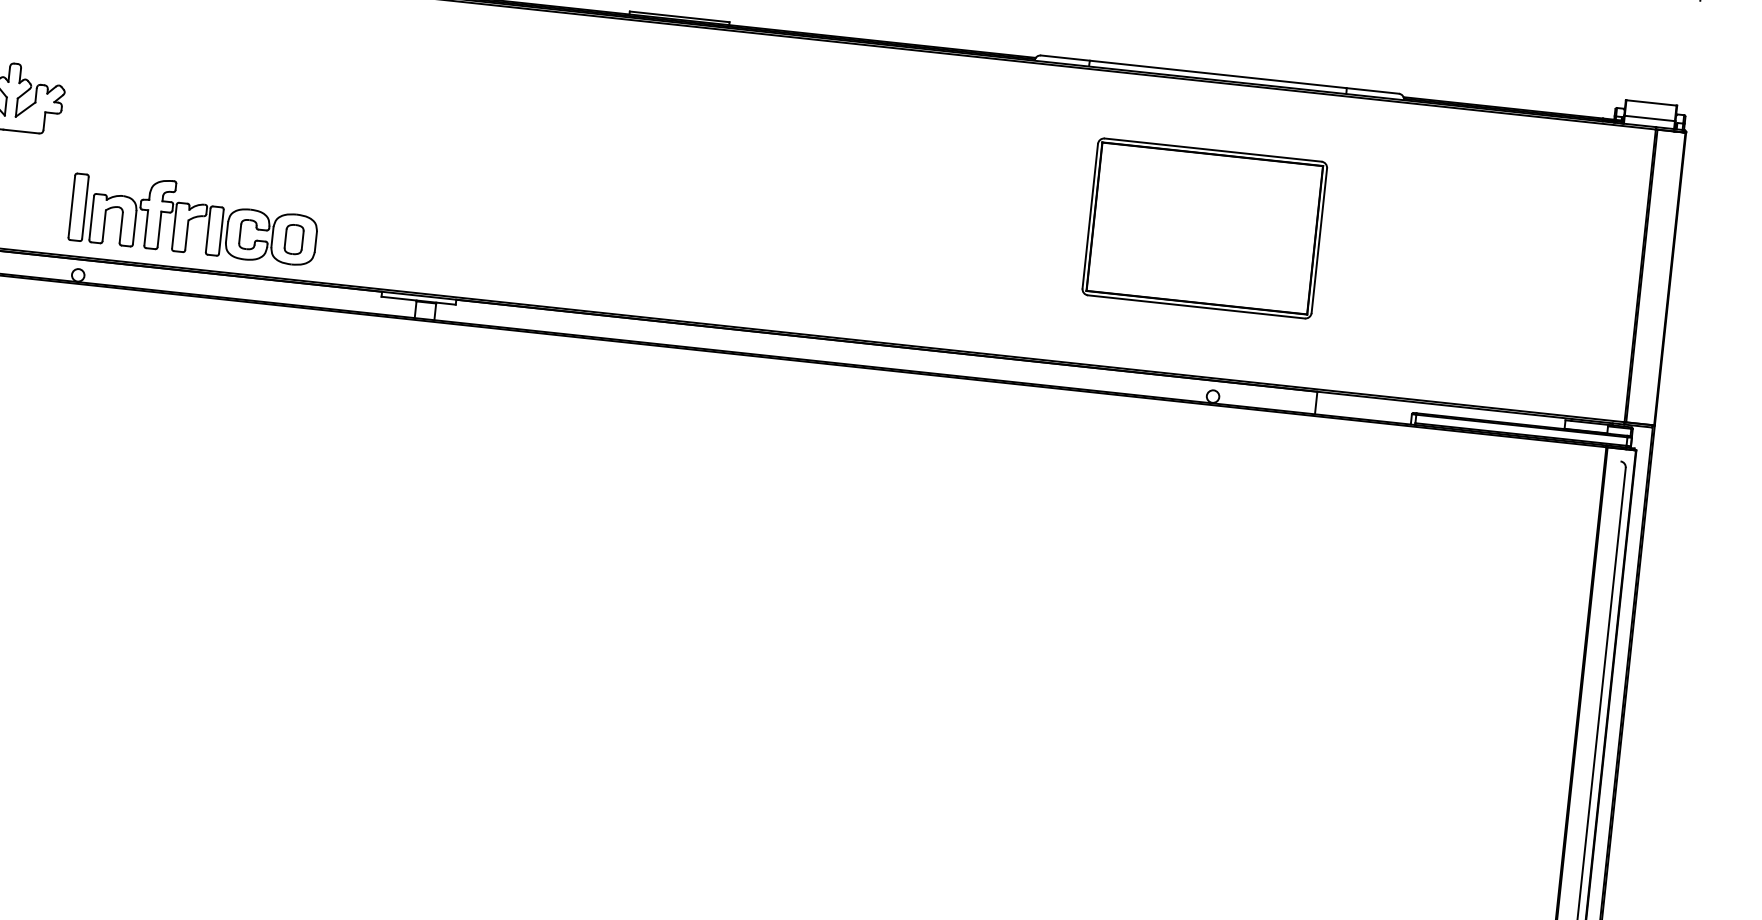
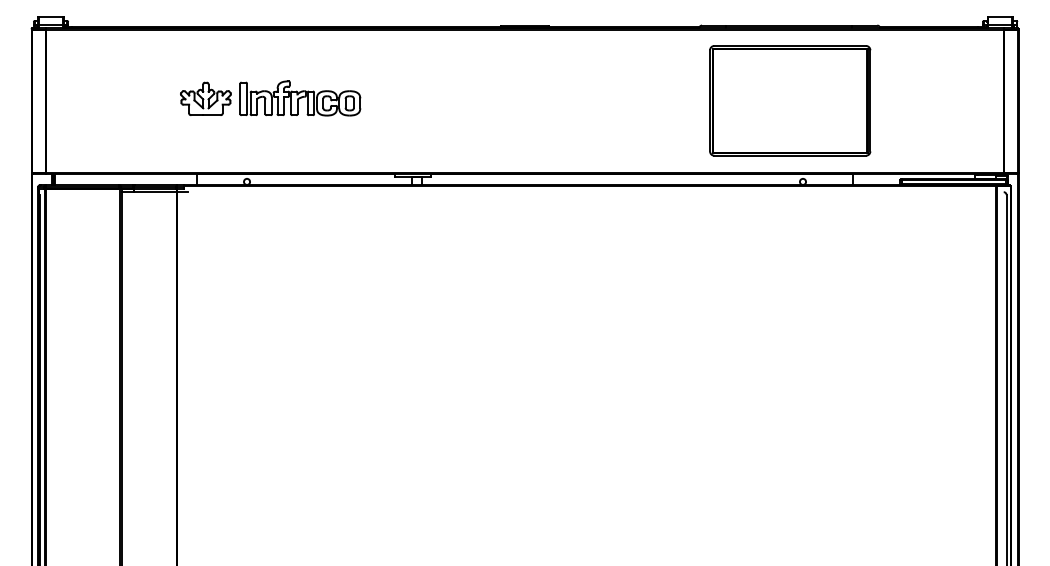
part: (194, 218) -> (300, 98), moved
part: (1205, 227) -> (790, 100), size x1.43

